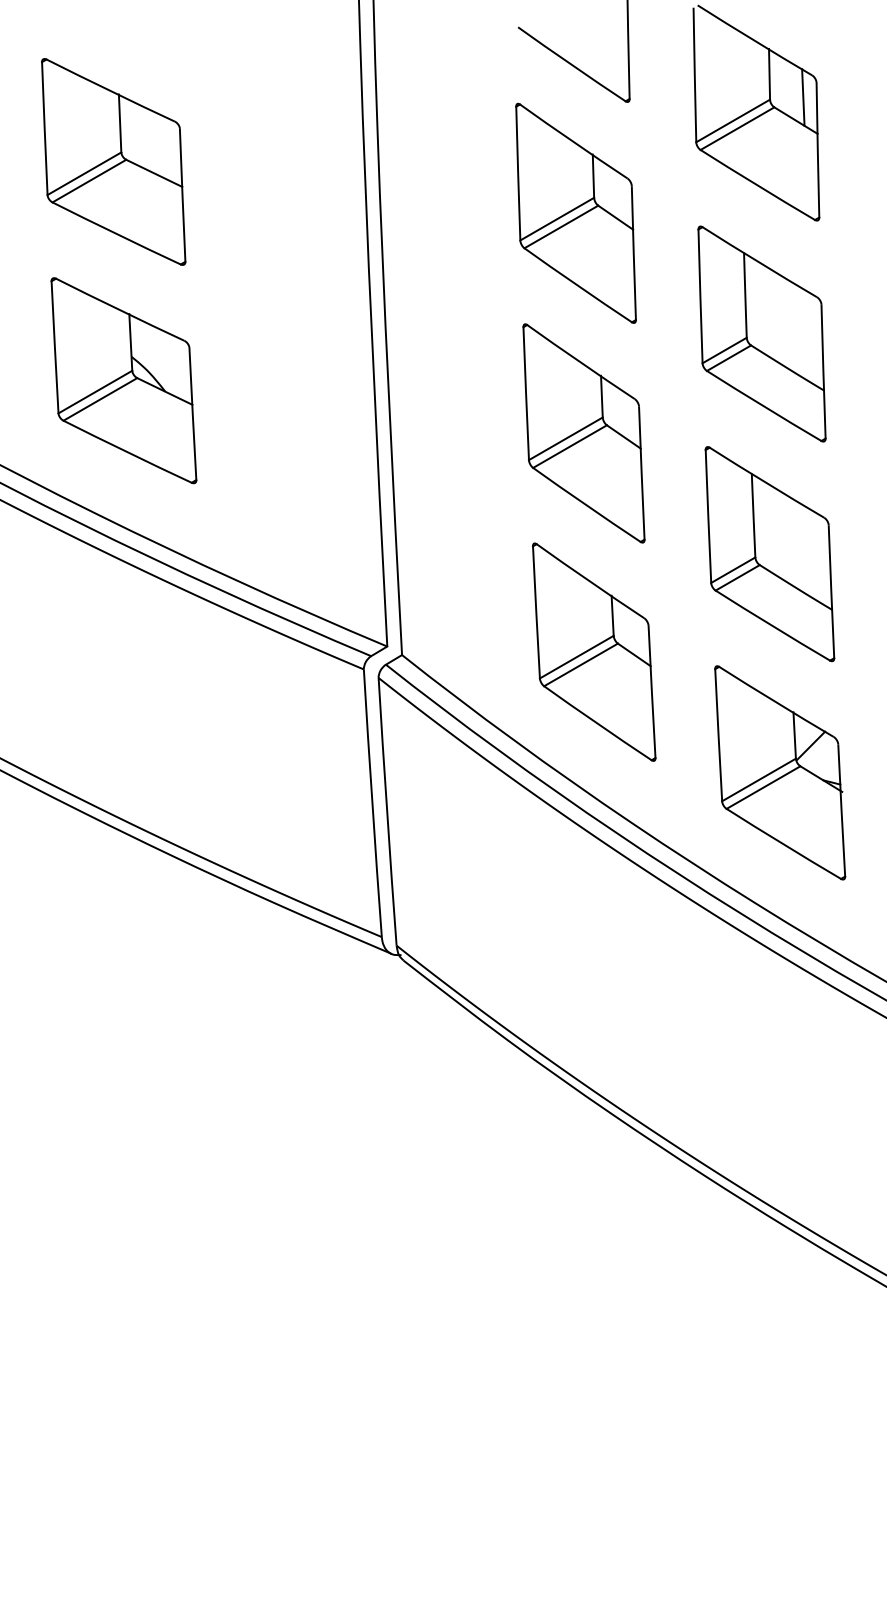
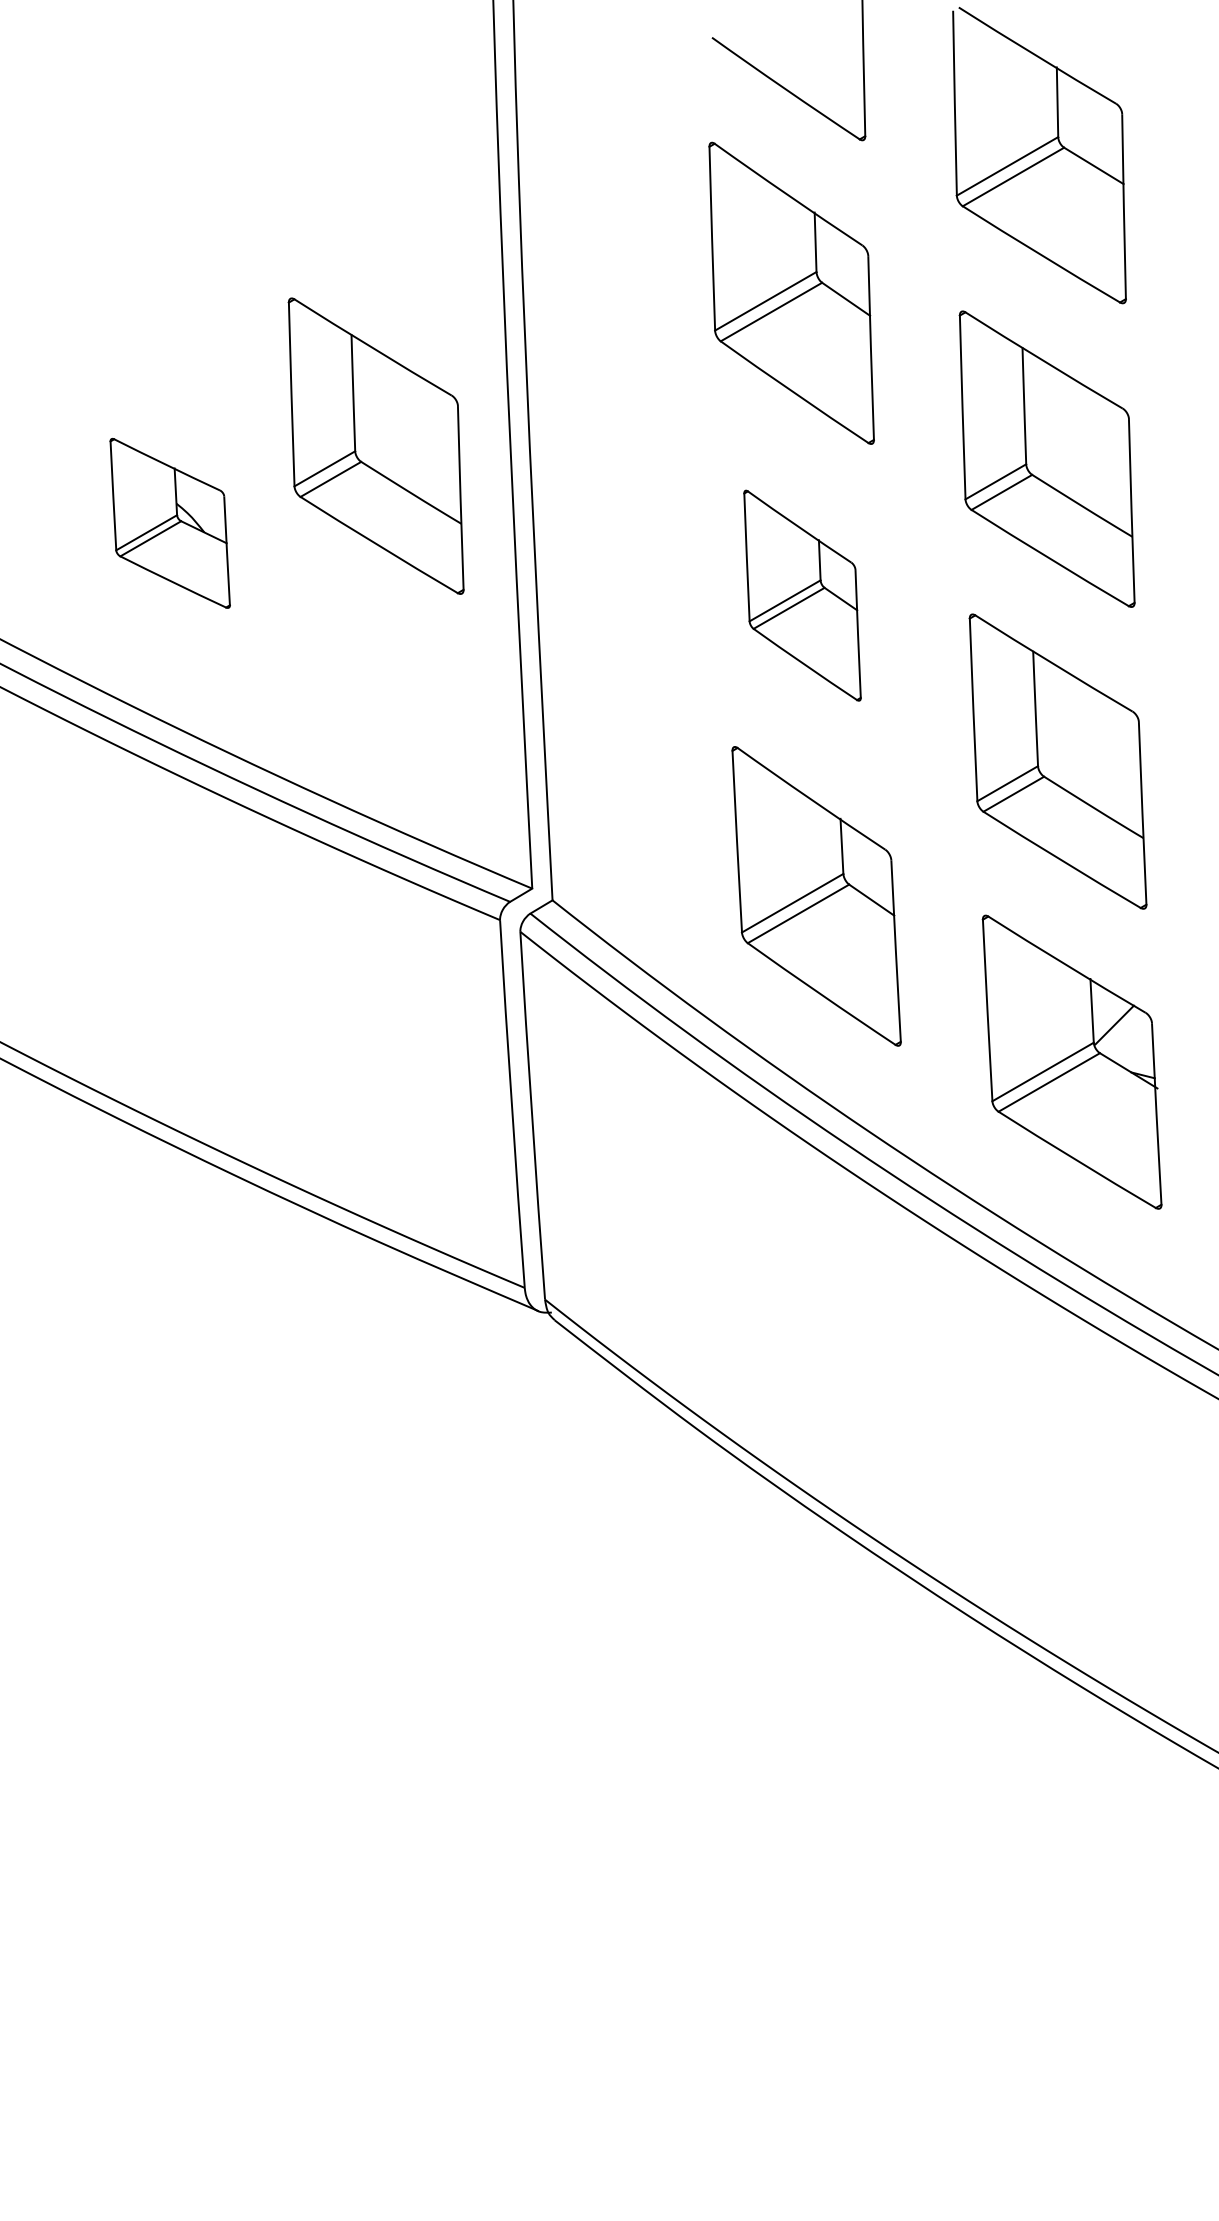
line: (802, 97) -> (1103, 134), removed
part: (113, 161) -> (155, 222), removed
part: (273, 324) -> (375, 445), added
part: (123, 380) -> (169, 523), size x0.6
part: (583, 433) -> (802, 595), size x0.7

